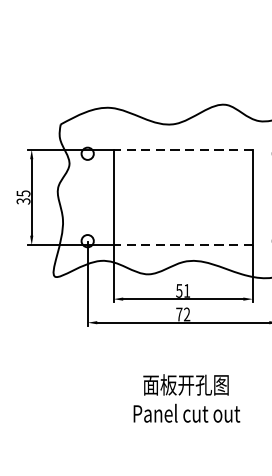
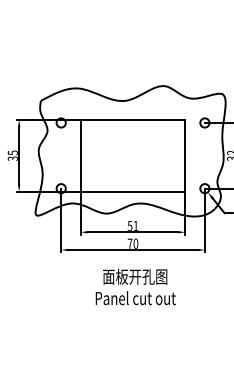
line: (182, 149) -> (132, 119), dashed -> solid
line: (182, 244) -> (132, 191), dashed -> solid
text: (186, 314) -> (135, 243), 72 -> 70
text: (186, 397) -> (135, 286), moved

